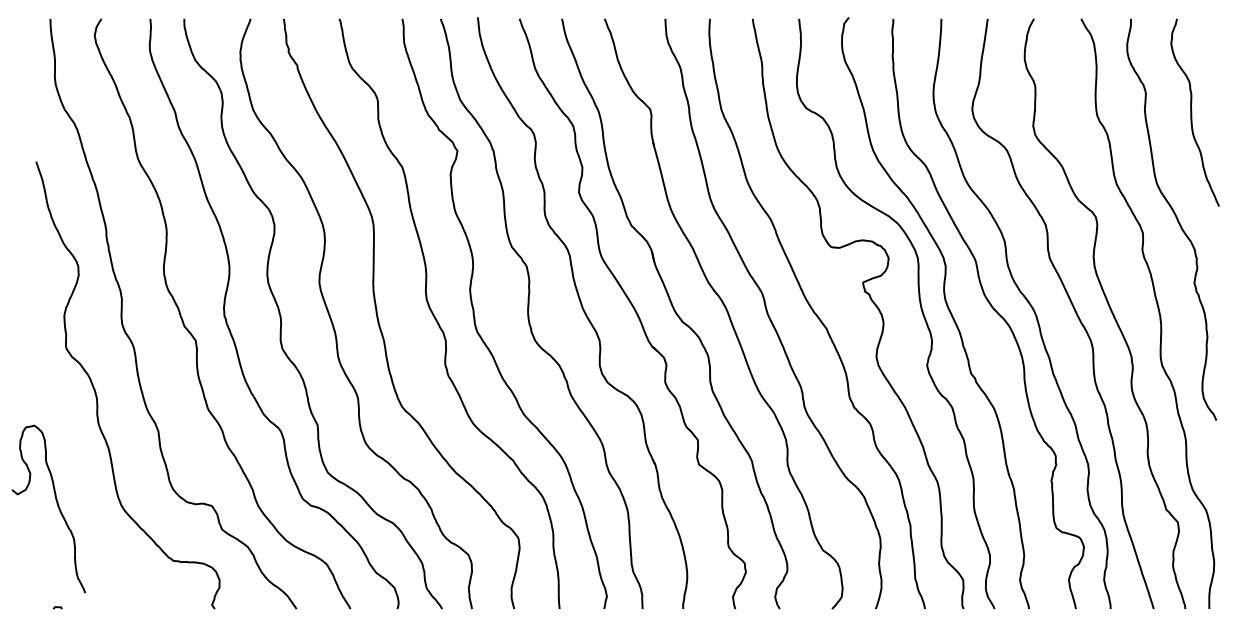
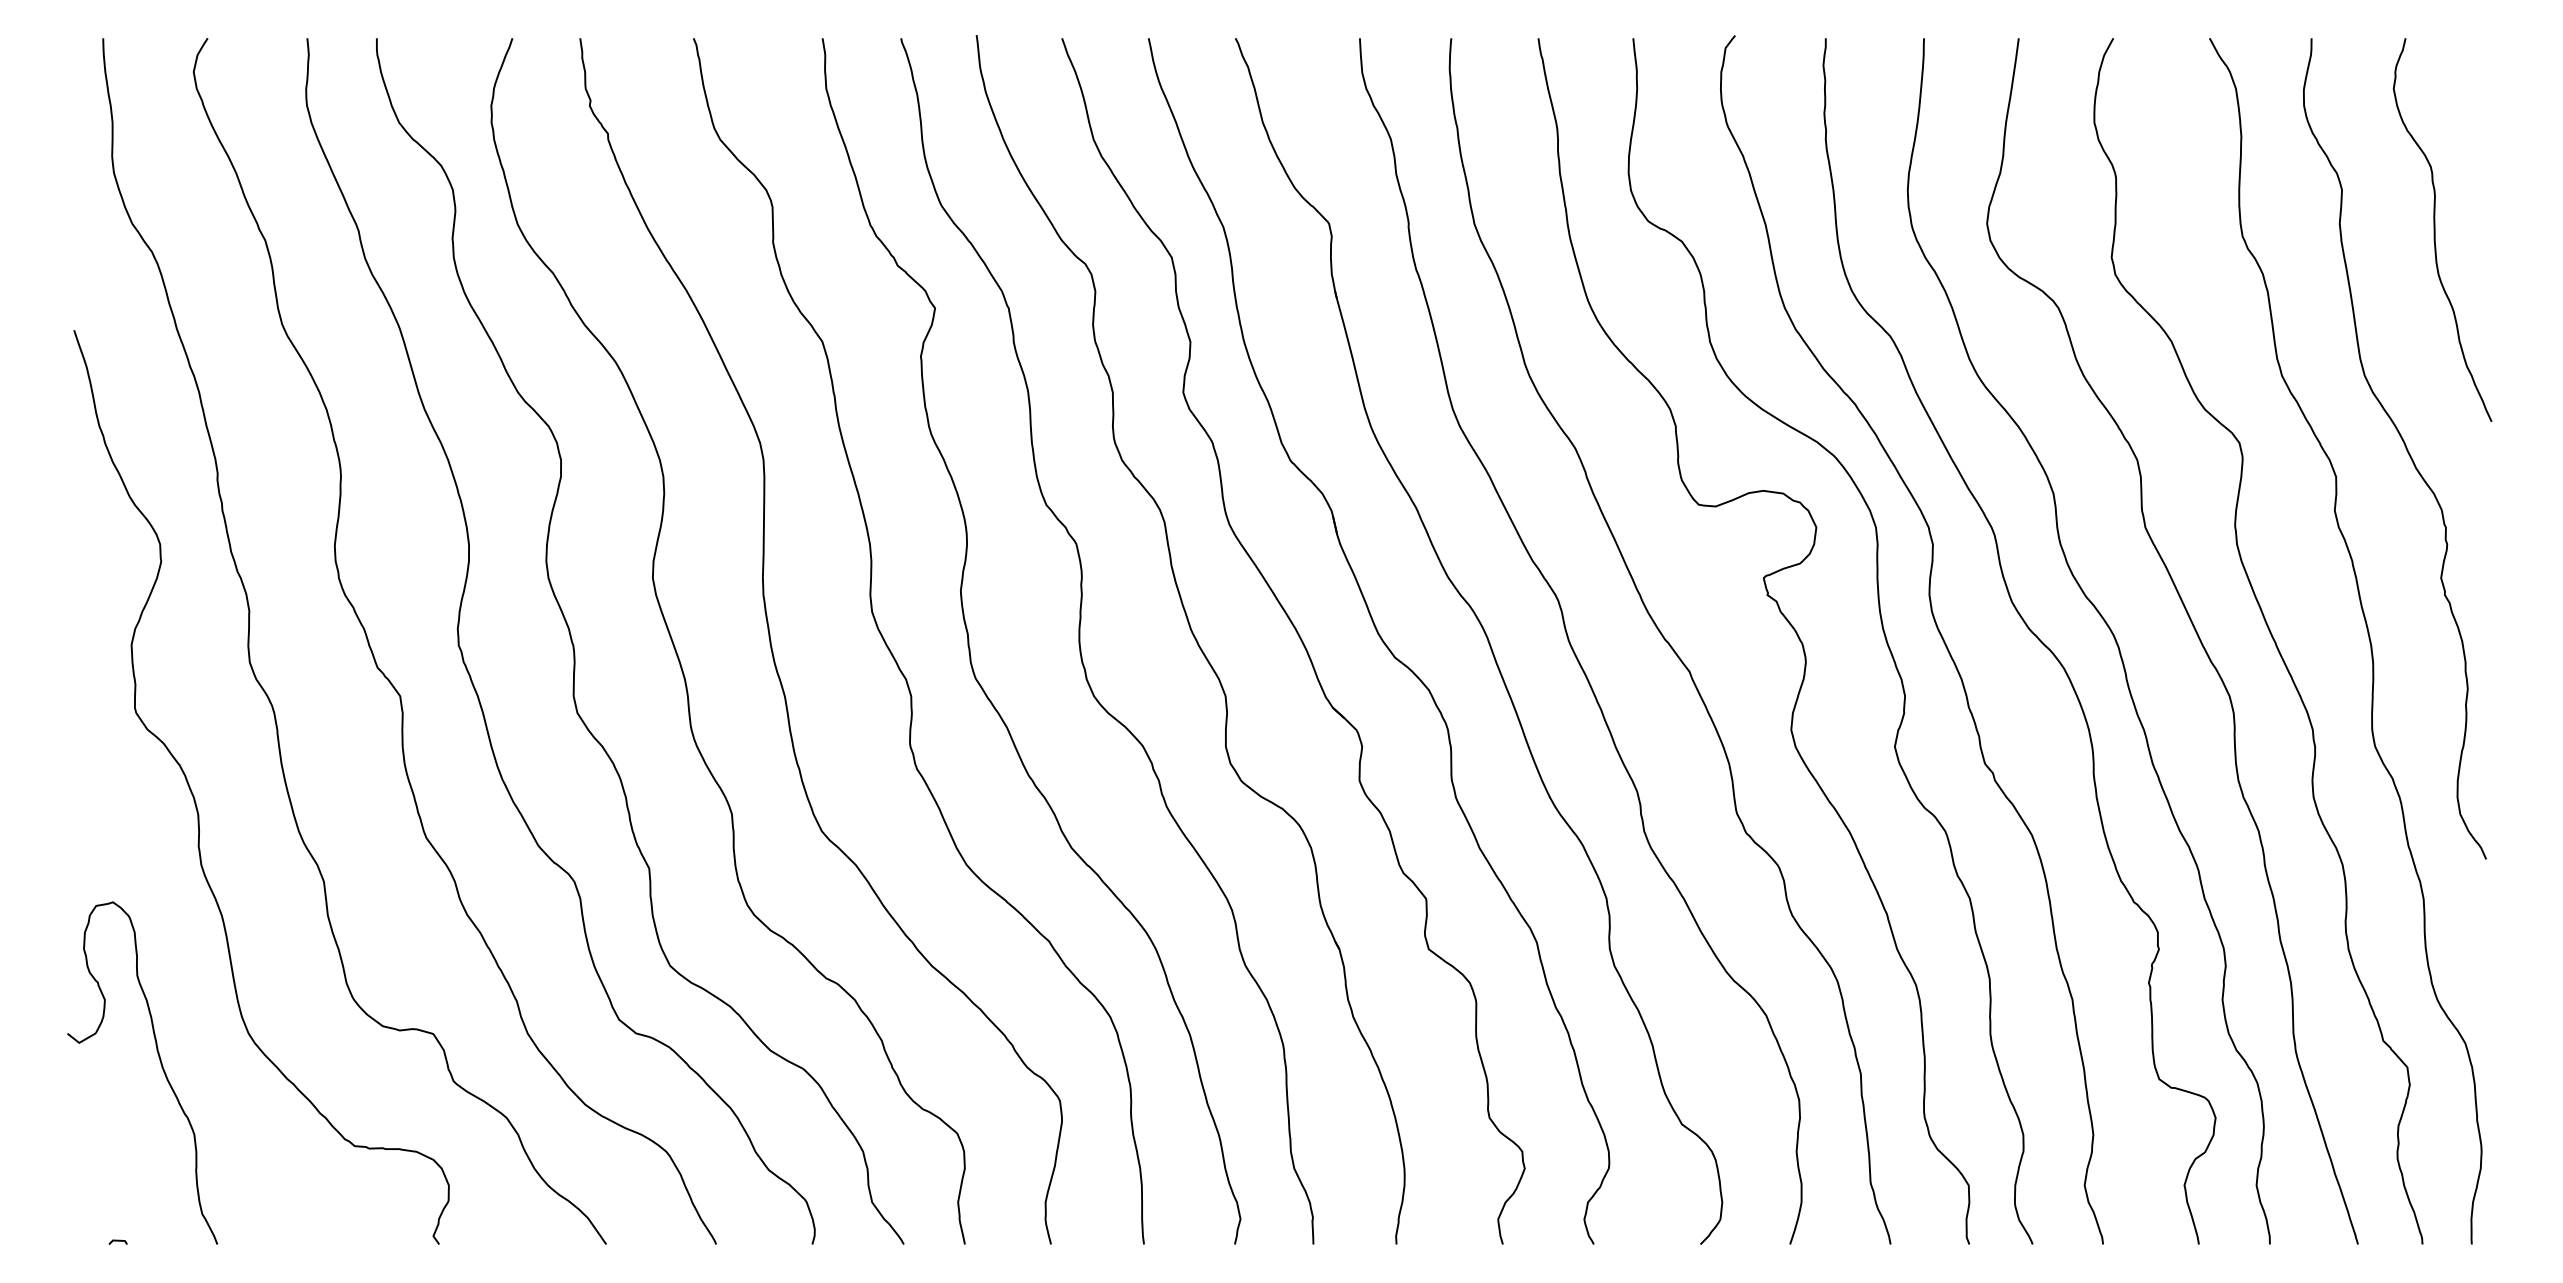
curve: (57, 506) -> (160, 1067), moved

